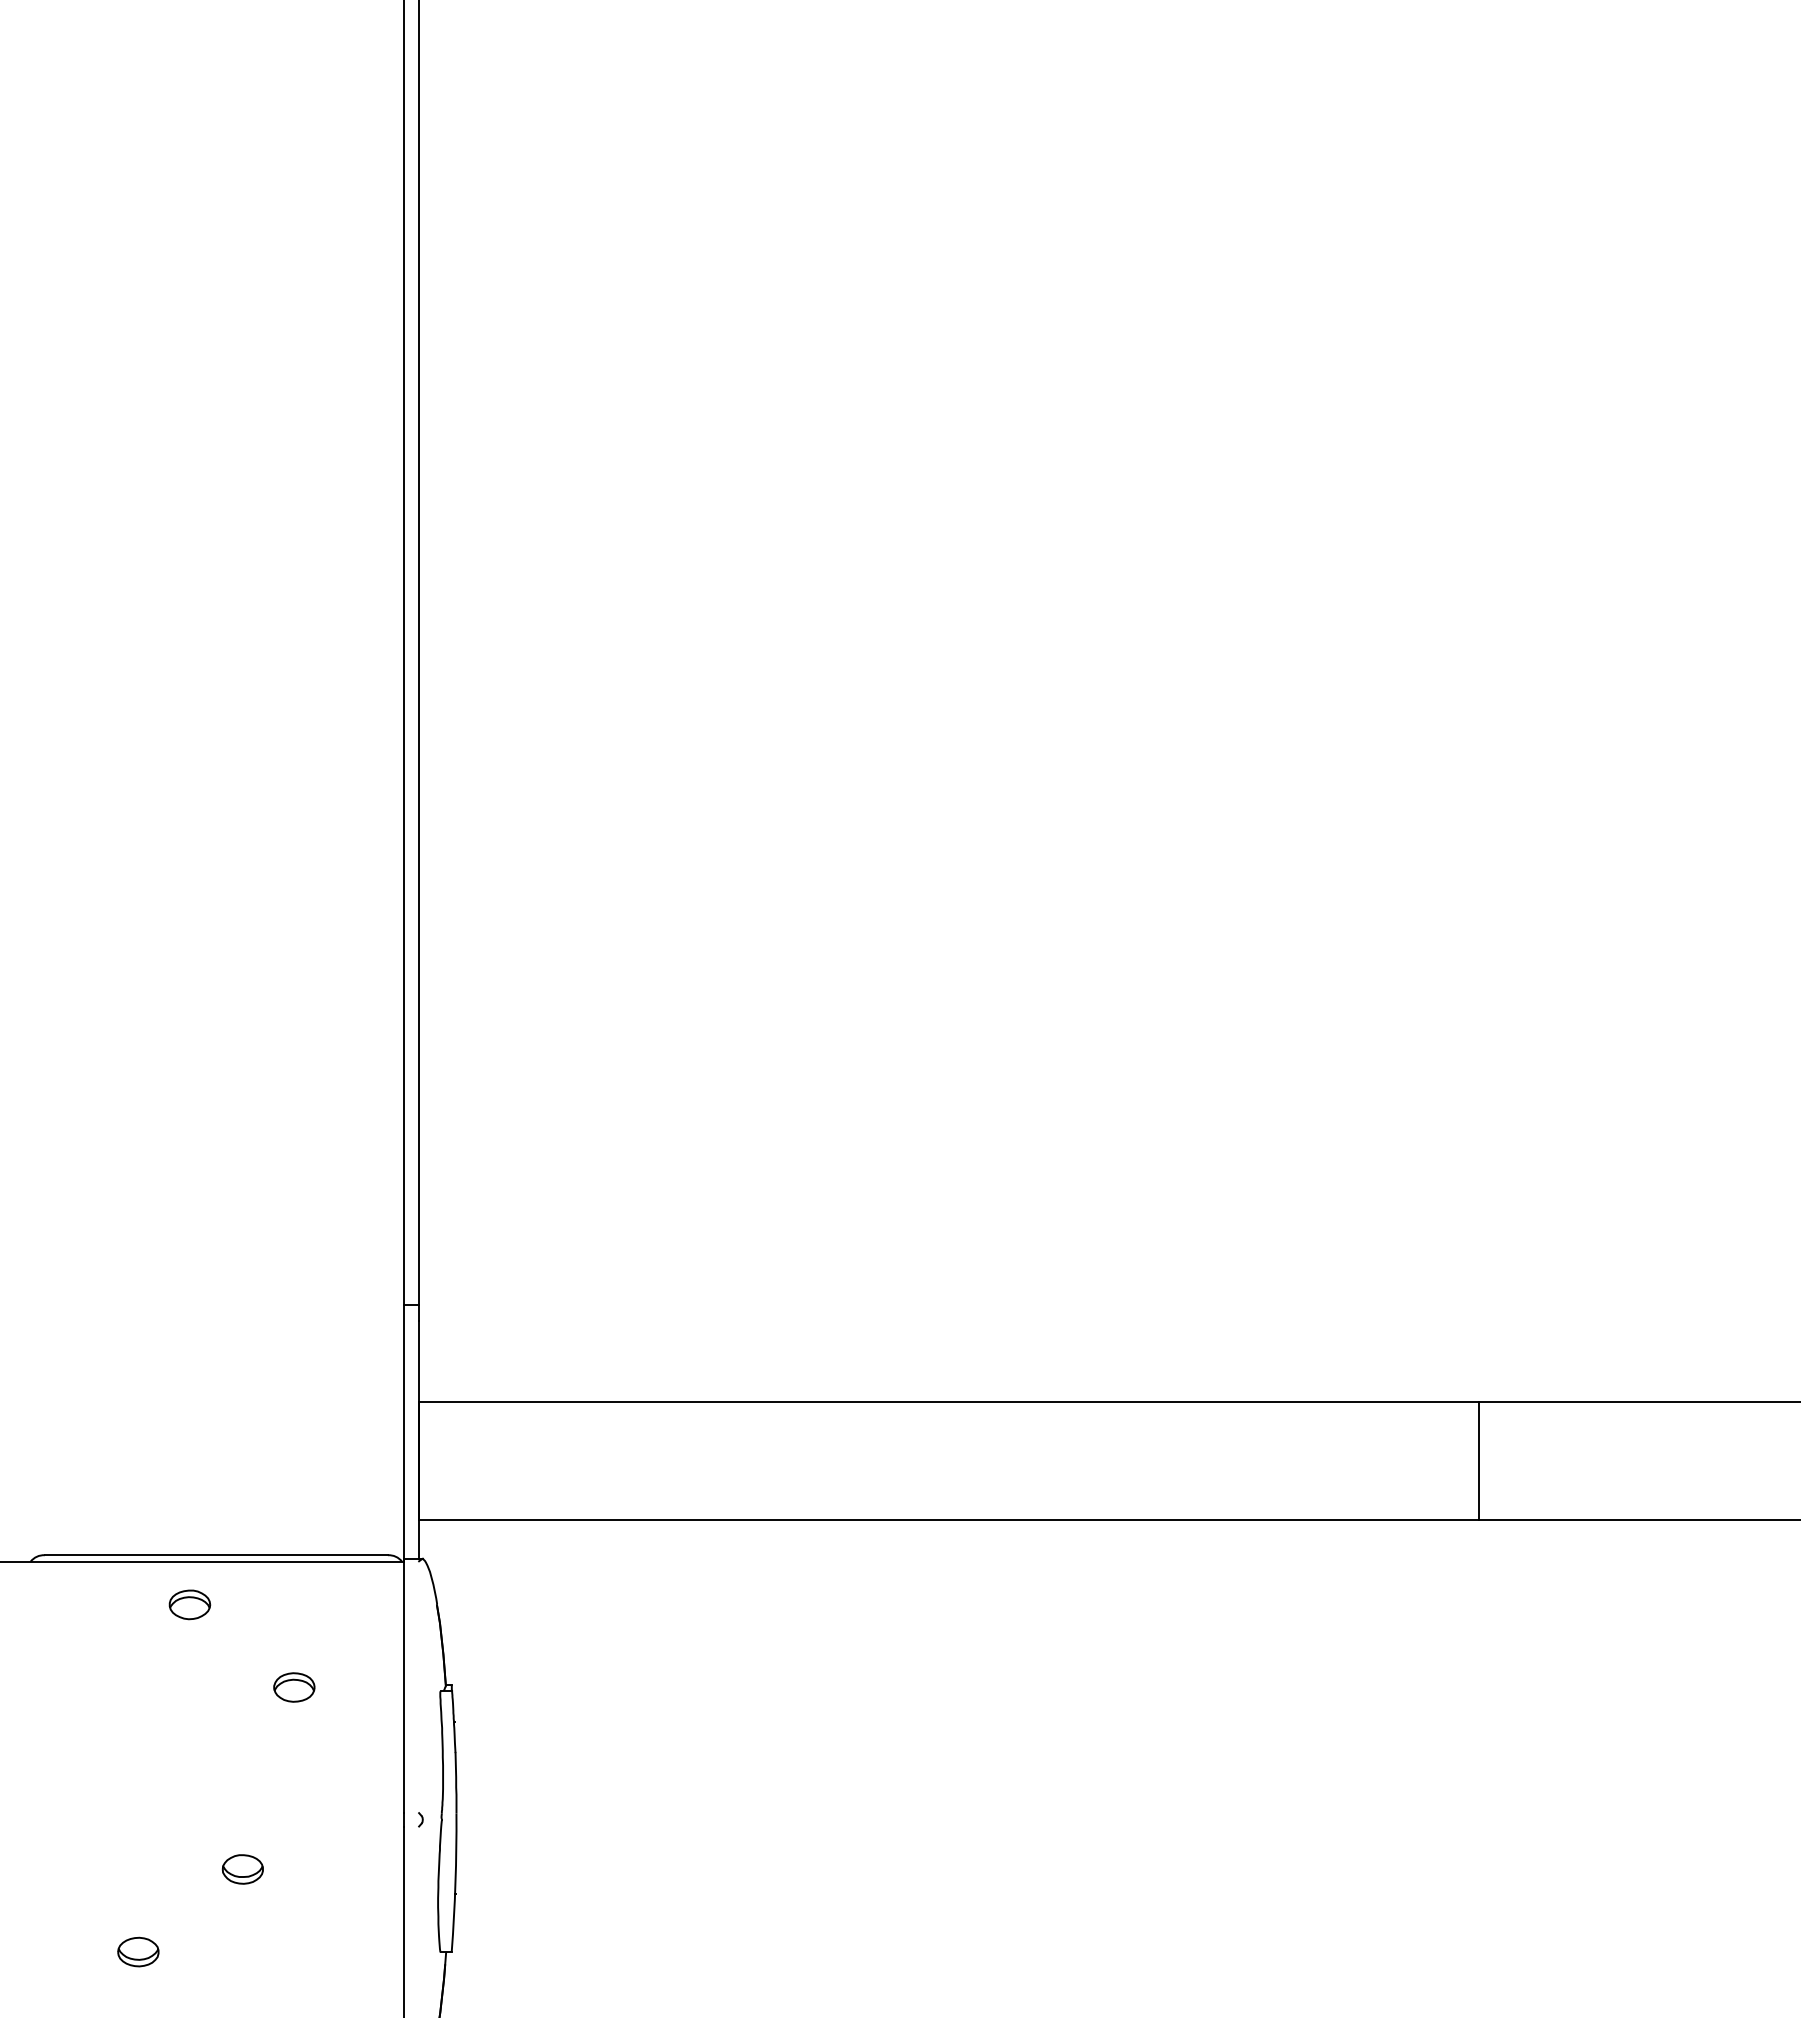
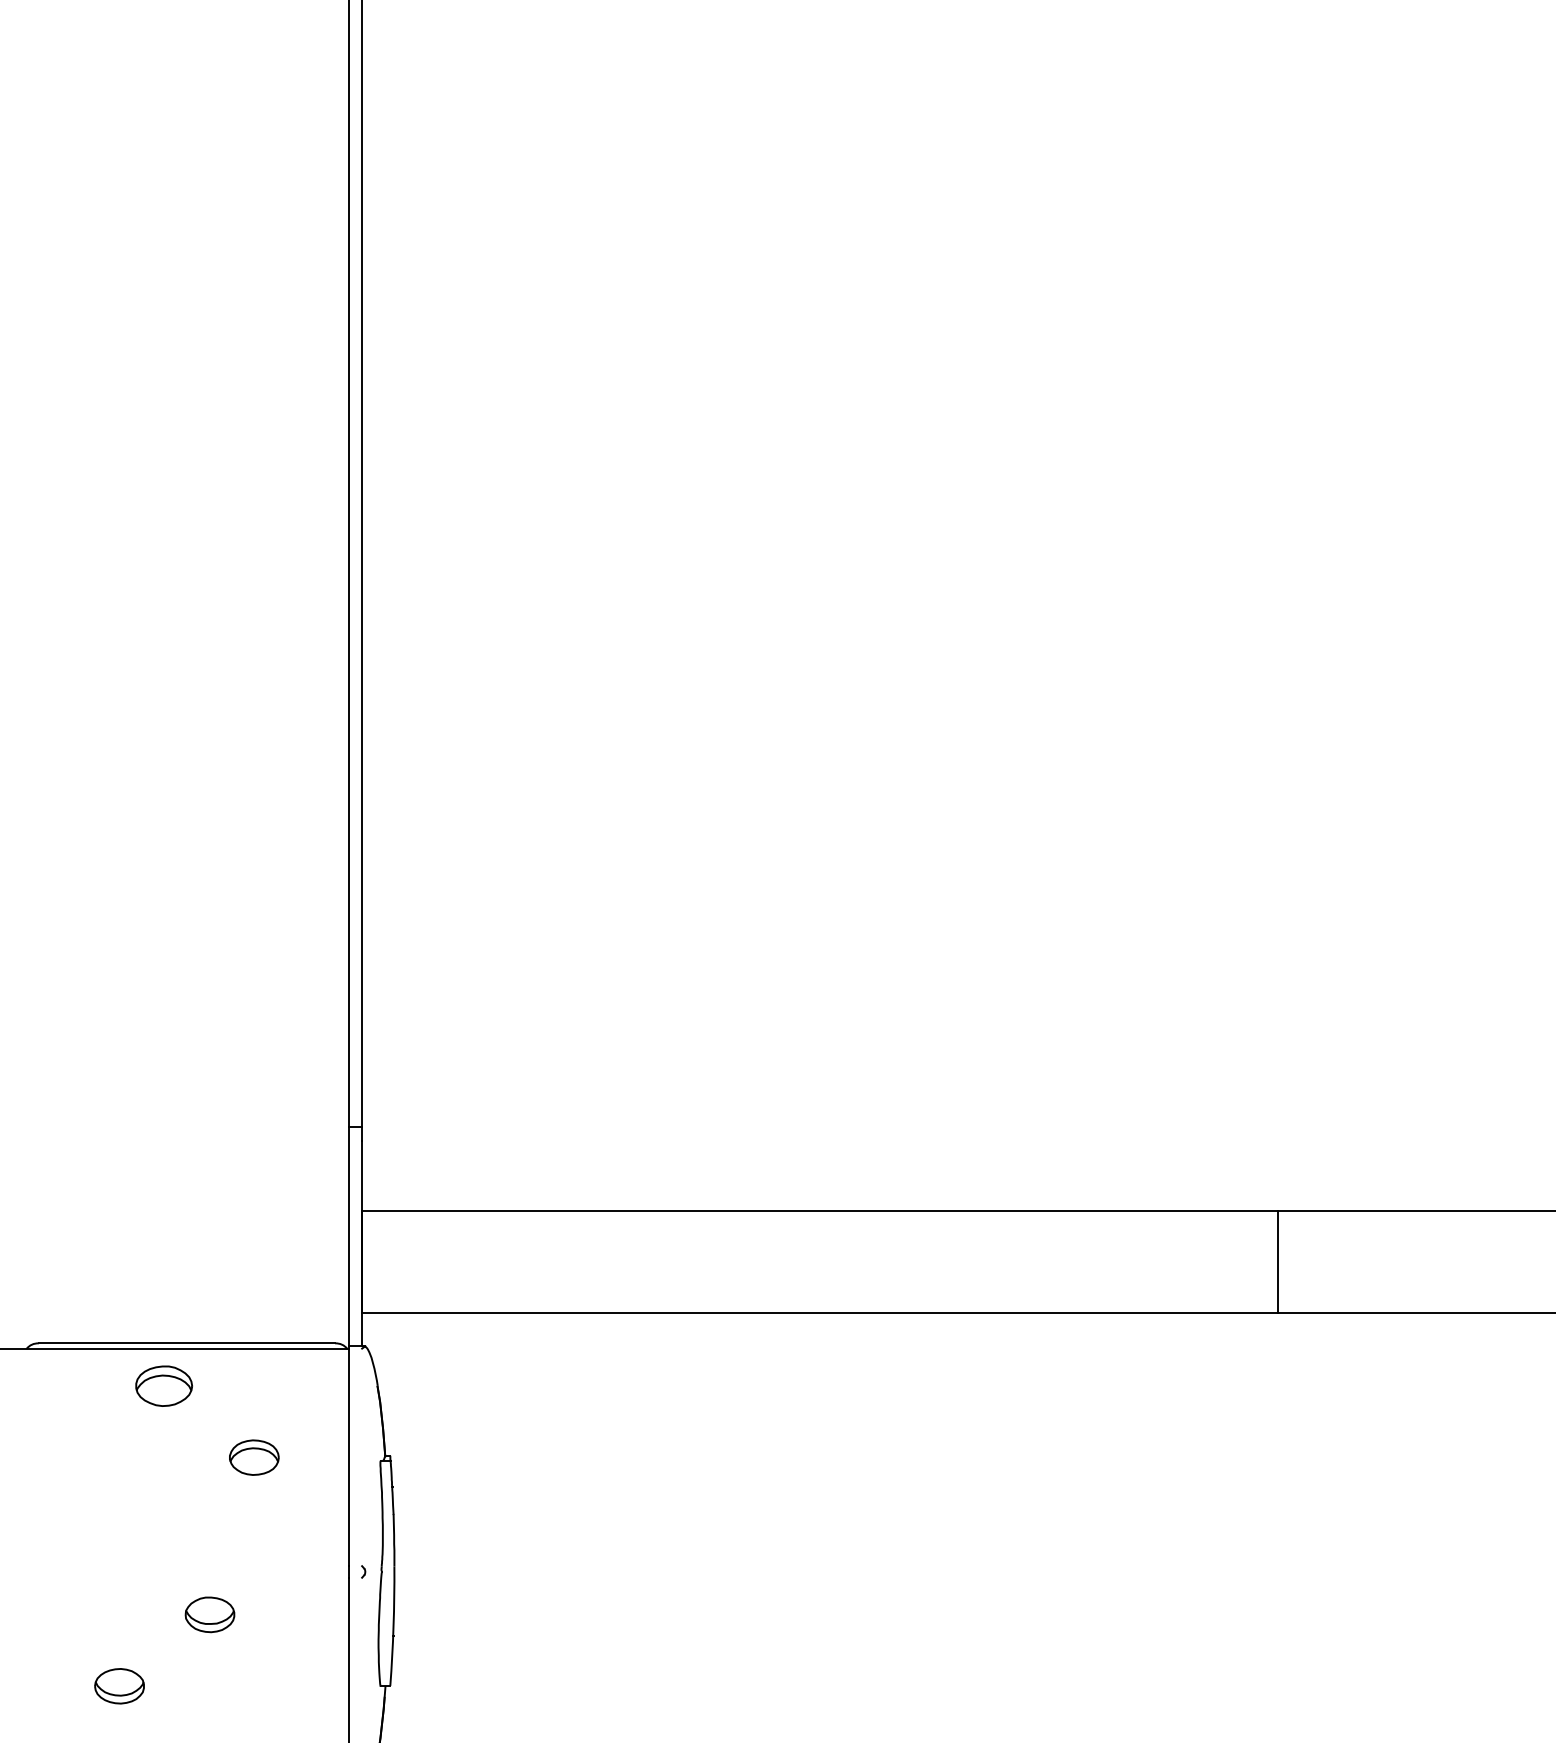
part: (189, 1604) -> (163, 1385), size x1.6
part: (294, 1687) -> (254, 1457), size x1.4
part: (242, 1869) -> (209, 1614), size x1.4
part: (138, 1951) -> (119, 1685), size x1.4

